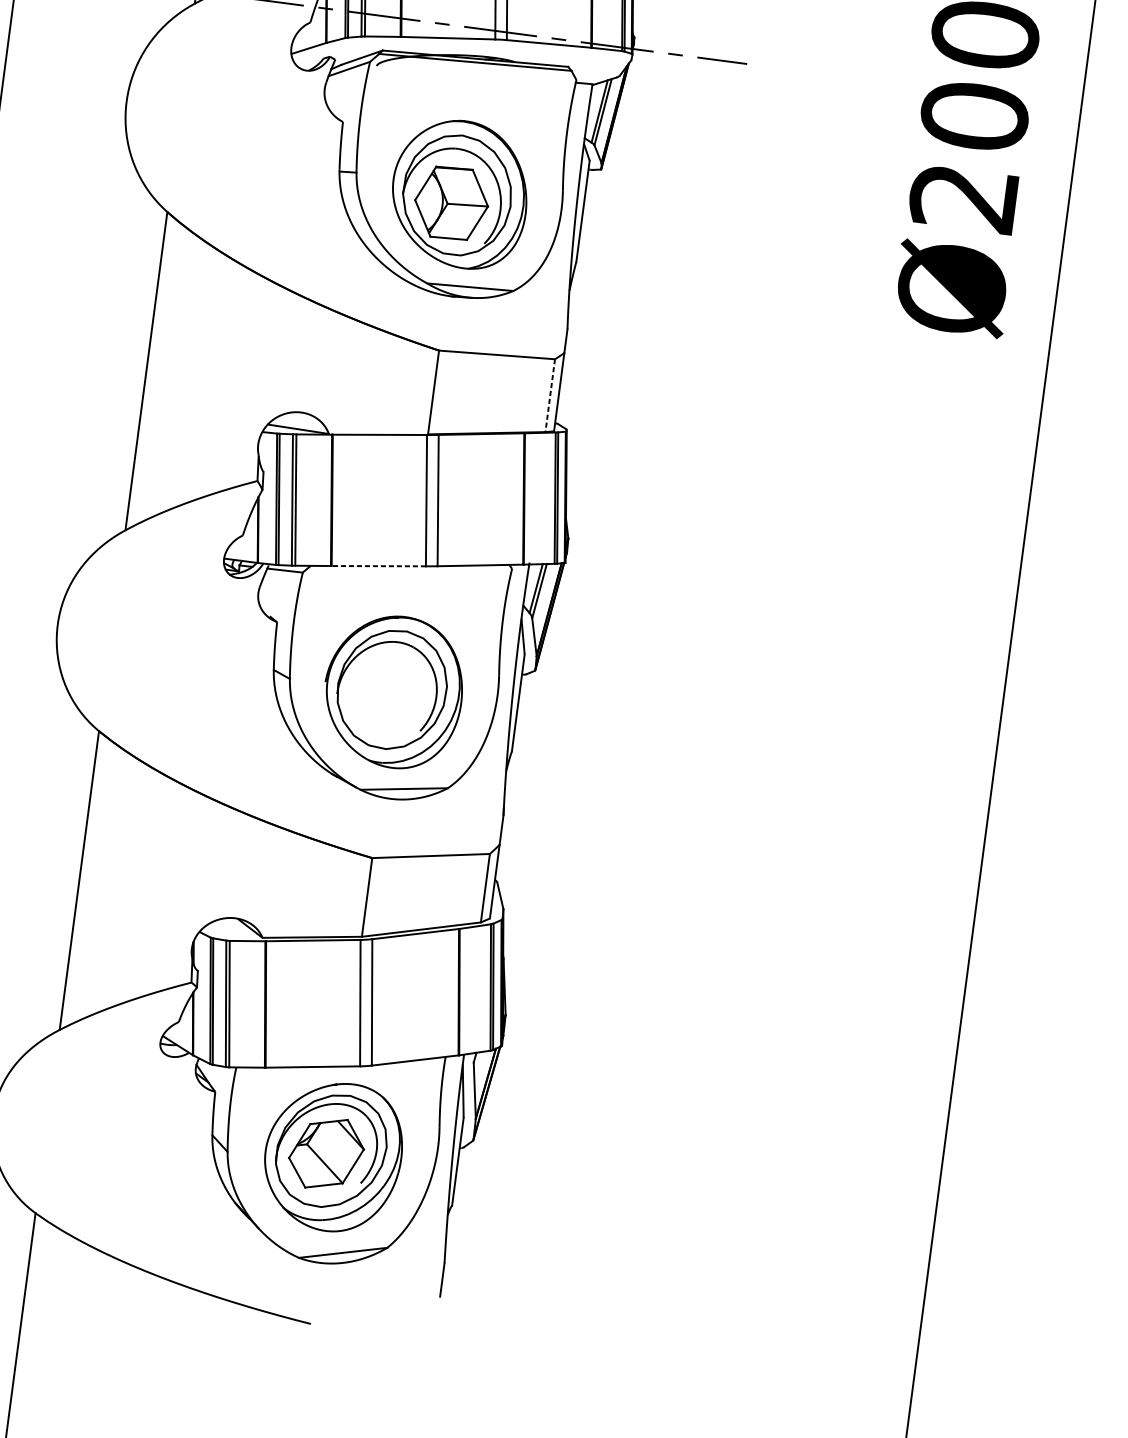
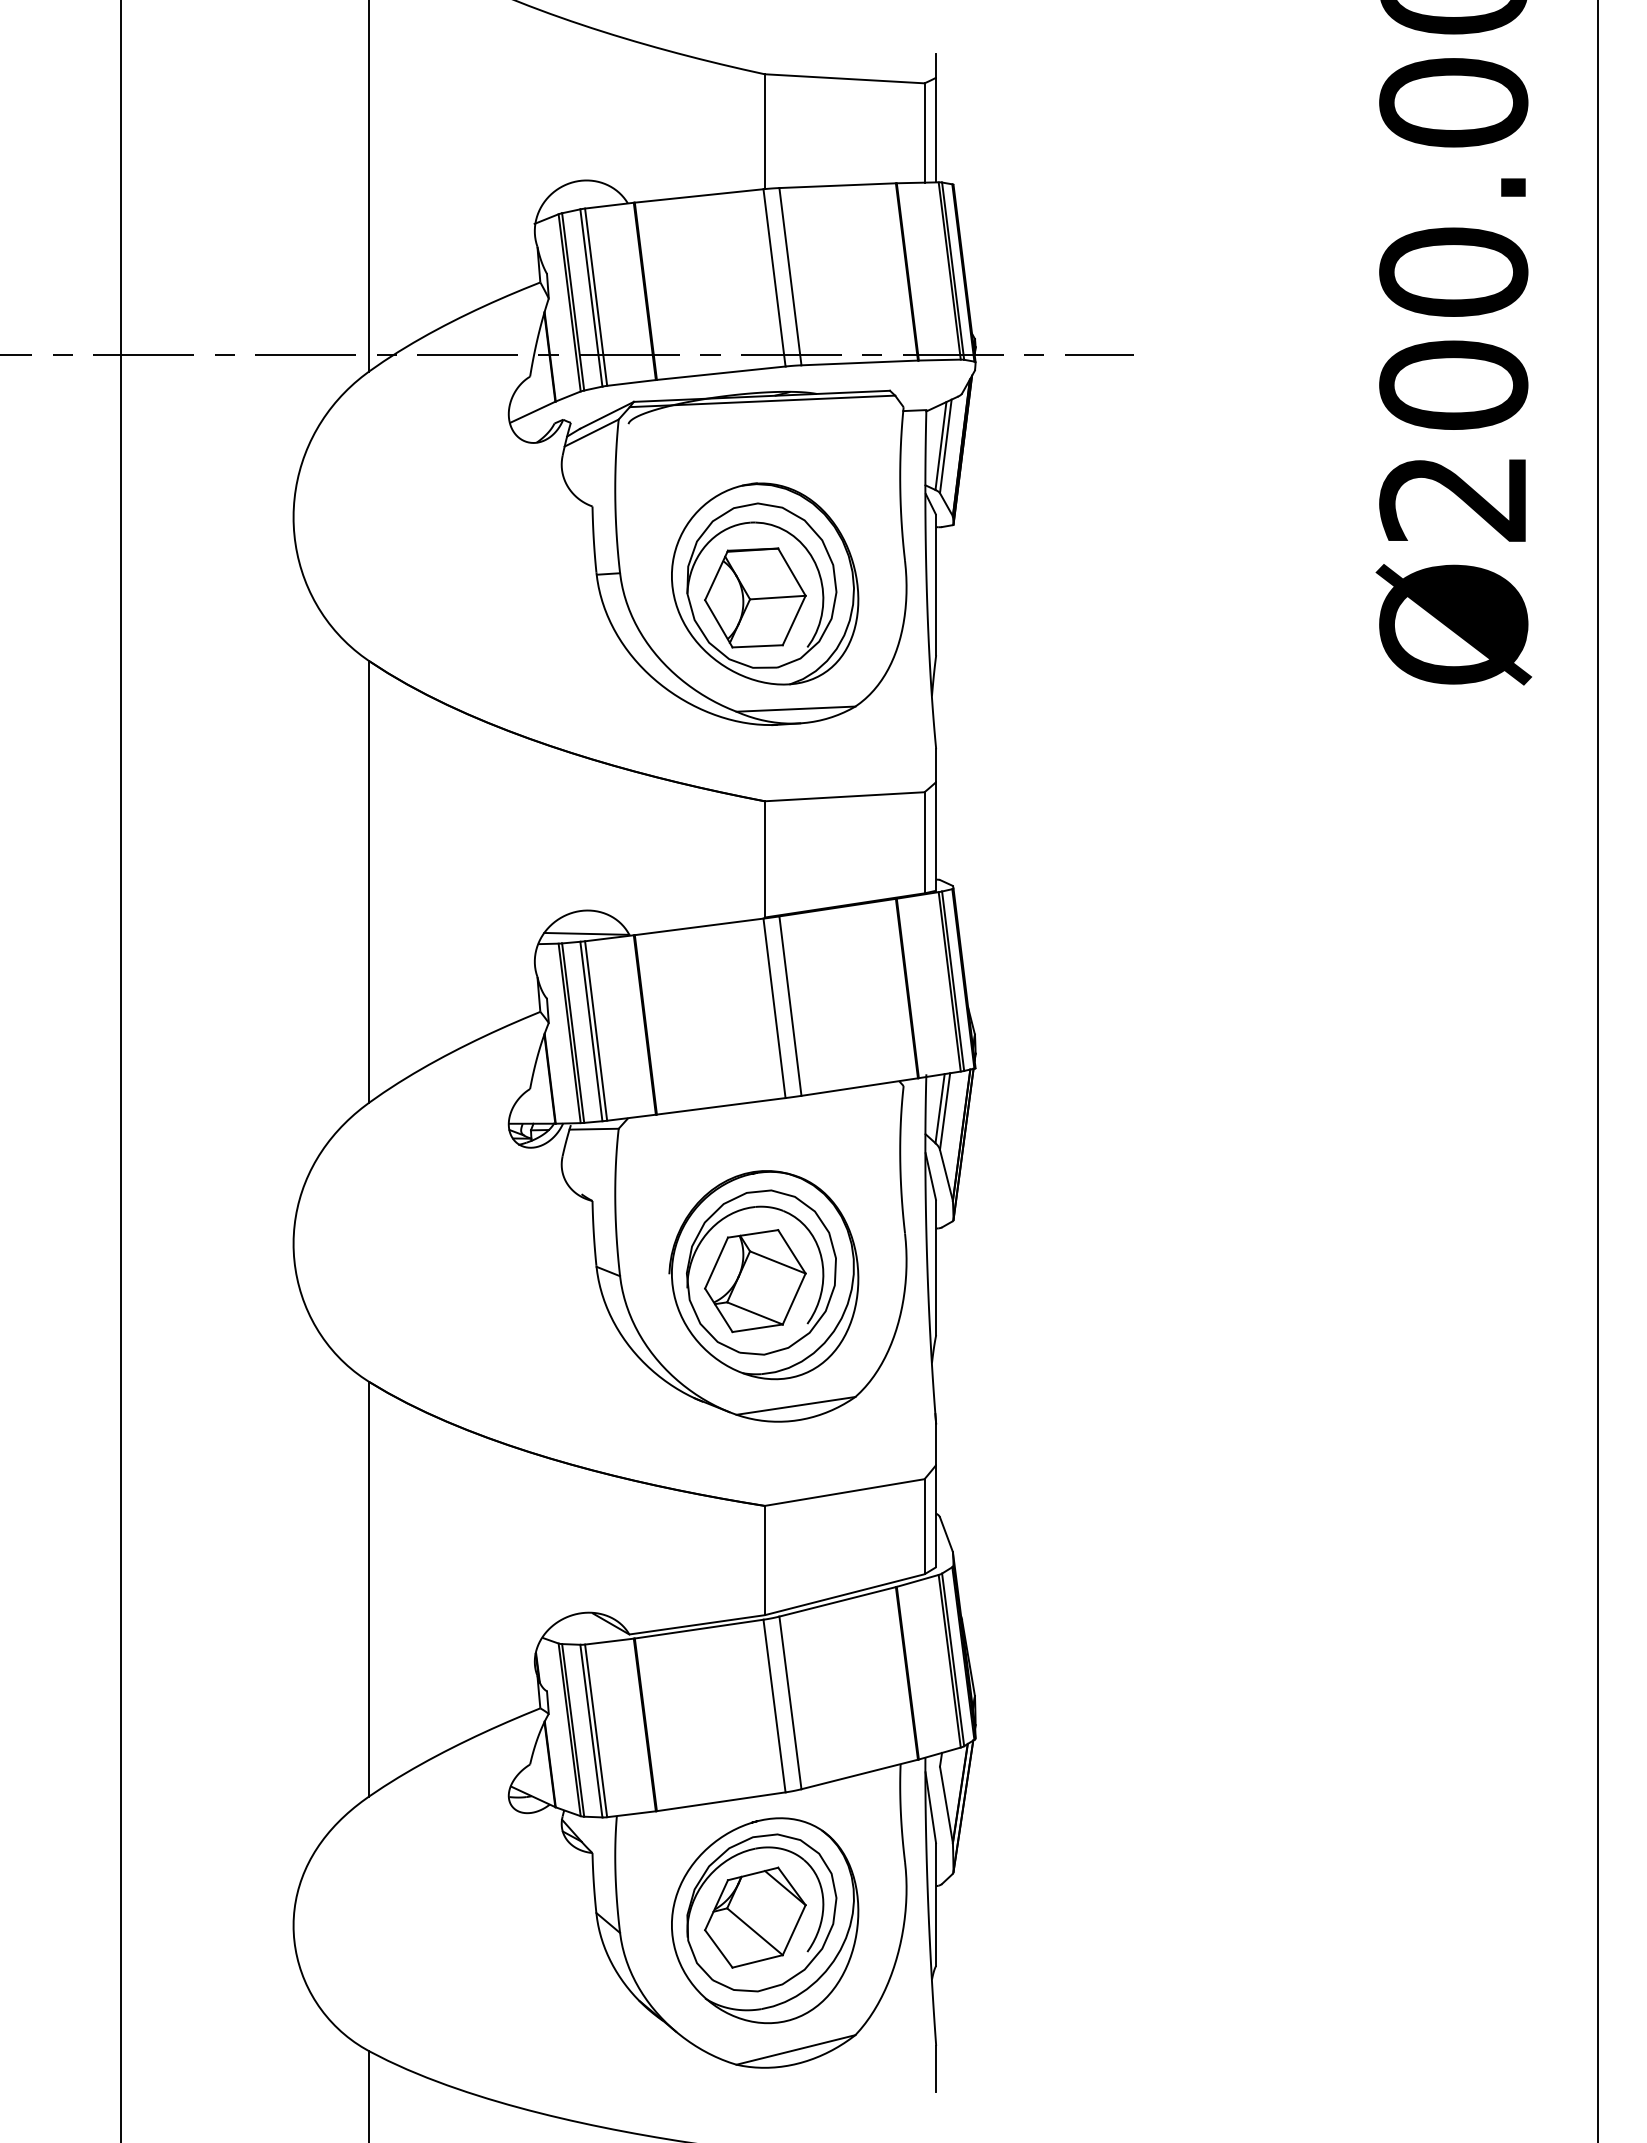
line: (550, 395) -> (924, 842), dashed -> solid
line: (378, 566) -> (721, 1106), dashed -> solid
part: (386, 695) -> (755, 1281), added

